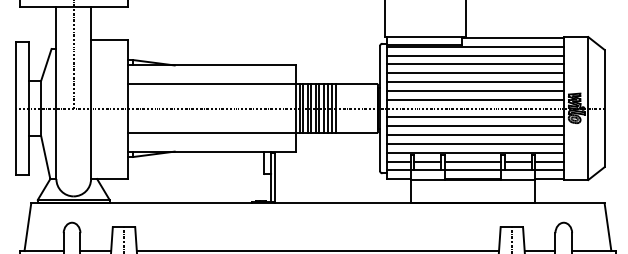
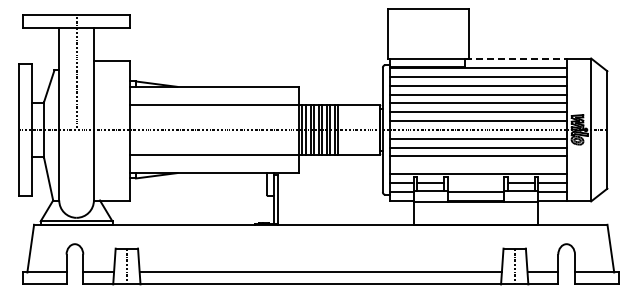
line: (513, 38) -> (516, 59), solid -> dashed
line: (475, 144) -> (478, 165), removed
line: (472, 161) -> (475, 182), removed

